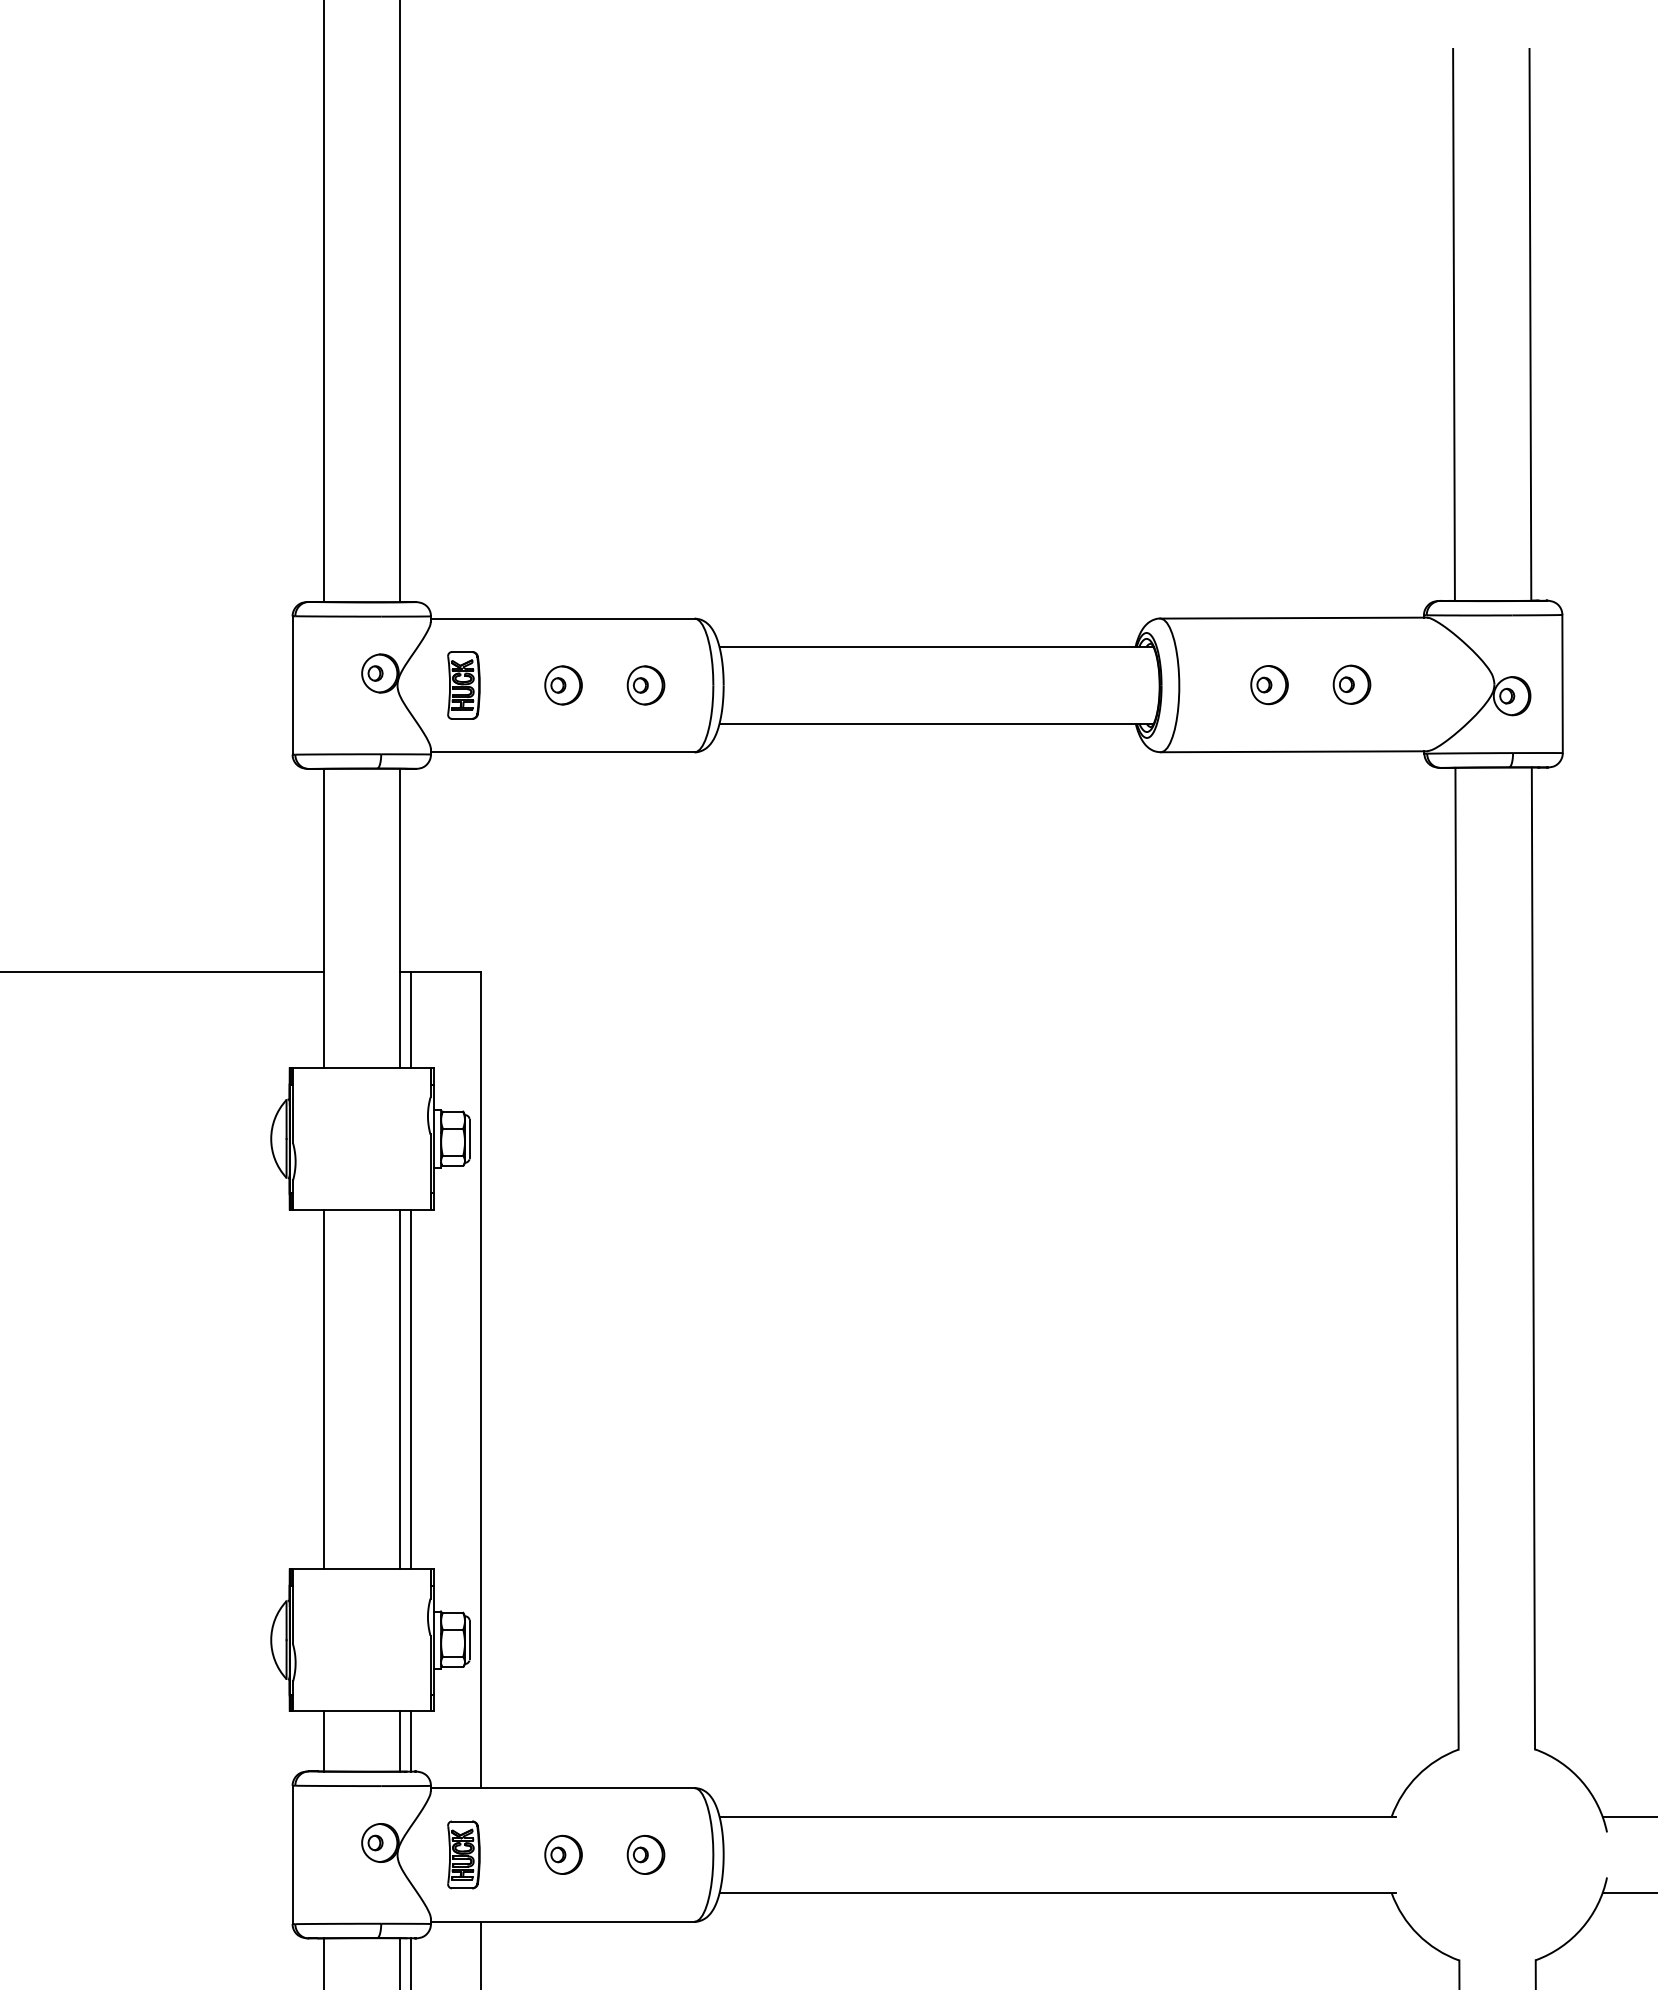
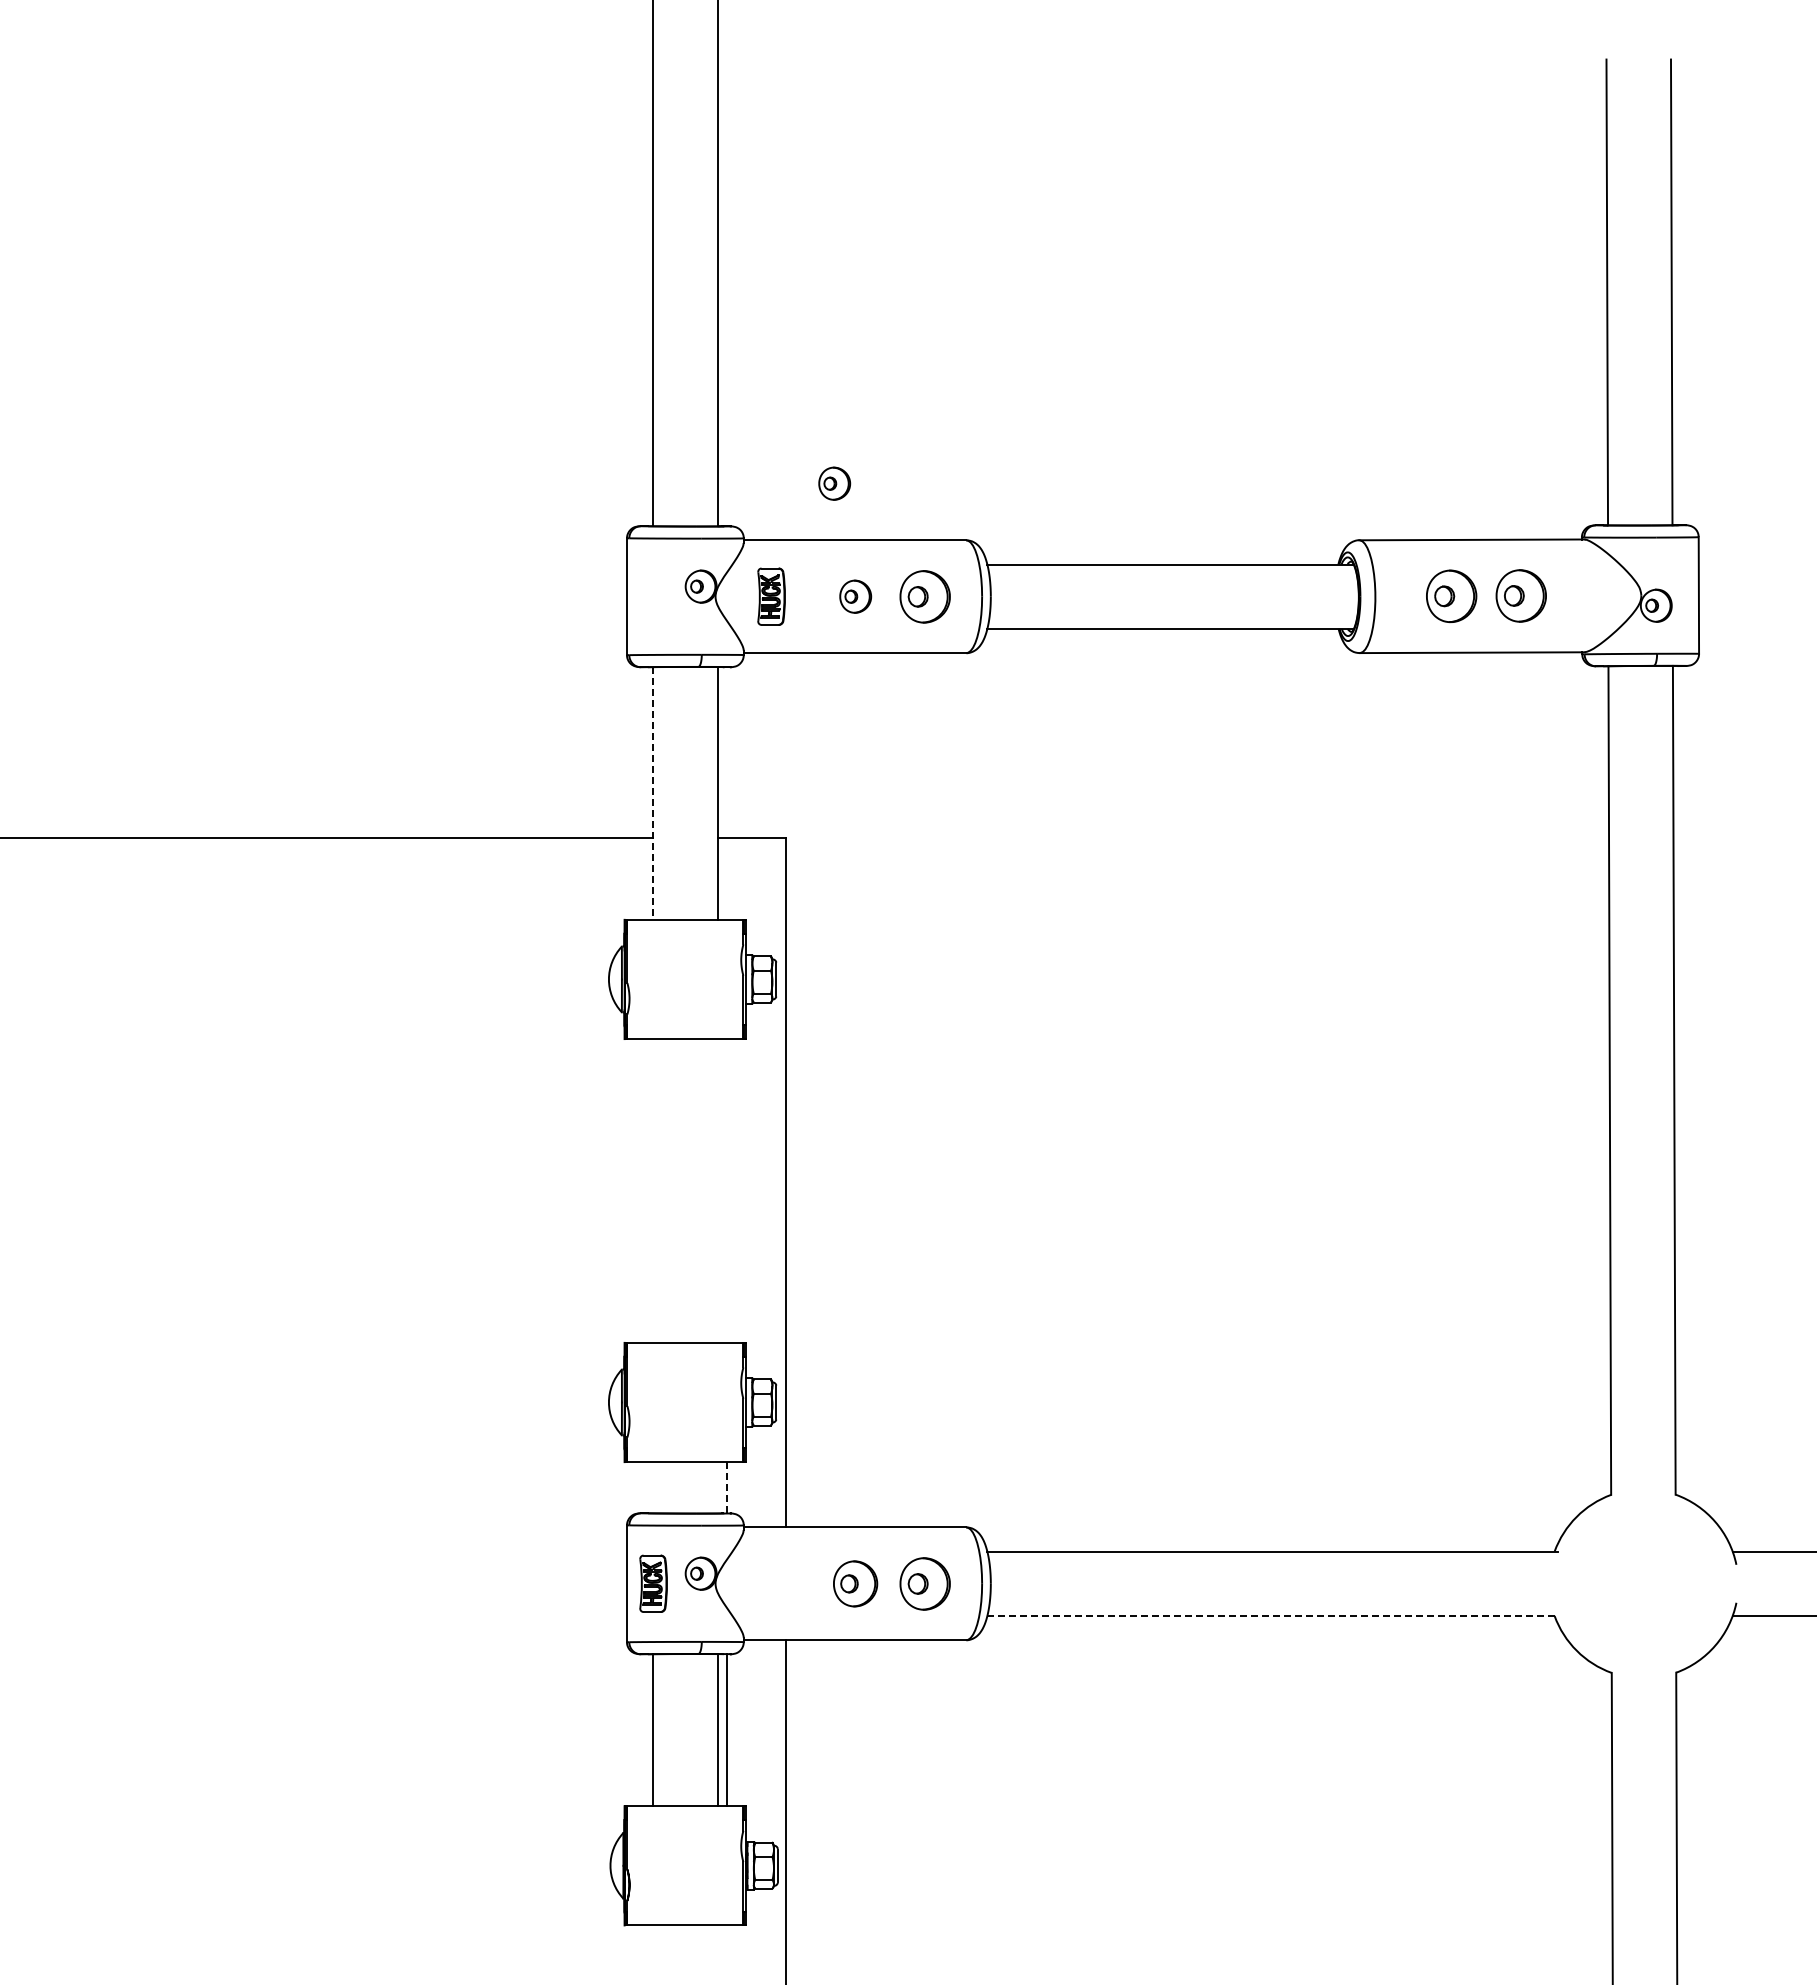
part: (538, 551) -> (834, 483), added
part: (646, 685) -> (925, 596), size x1.6
part: (1269, 685) -> (1451, 596), size x1.6
part: (1351, 685) -> (1520, 596), size x1.6
line: (324, 919) -> (653, 794), solid -> dashed
line: (411, 1019) -> (727, 878), removed
line: (324, 1388) -> (653, 1190), removed
line: (399, 1388) -> (717, 1190), removed
line: (411, 1388) -> (727, 1190), removed
line: (324, 1740) -> (653, 1487), removed
line: (399, 1740) -> (717, 1487), removed
line: (411, 1740) -> (727, 1487), solid -> dashed
part: (463, 1854) -> (653, 1583), moved
part: (563, 1854) -> (855, 1583), size x1.4
part: (646, 1854) -> (925, 1583), size x1.6
line: (1058, 1893) -> (1273, 1616), solid -> dashed

